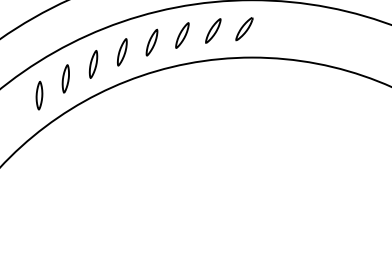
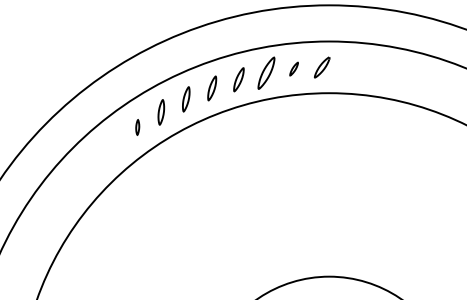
part: (212, 30) -> (293, 68), size x0.6
part: (181, 35) -> (265, 73), size x1.4
part: (39, 95) -> (137, 127), size x0.6

